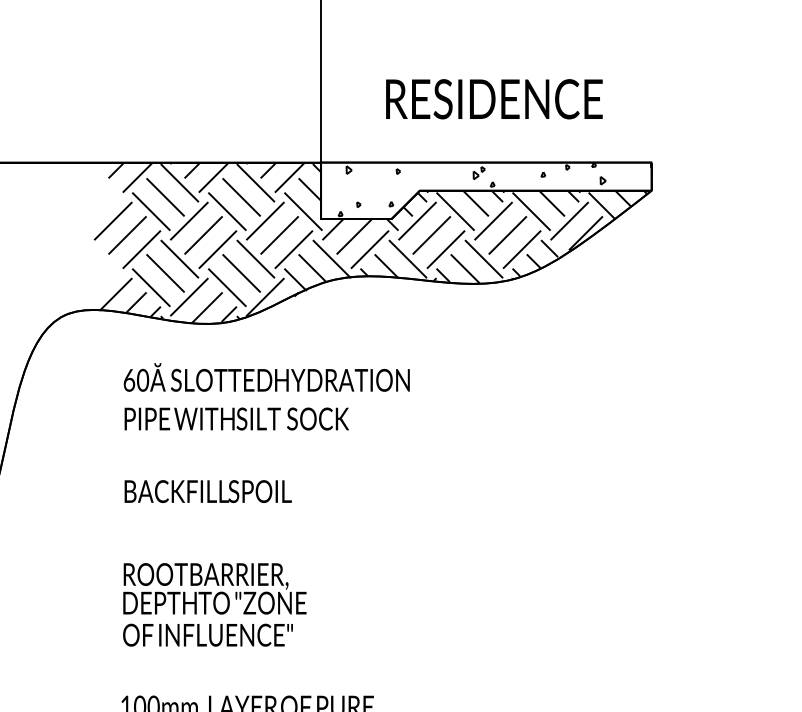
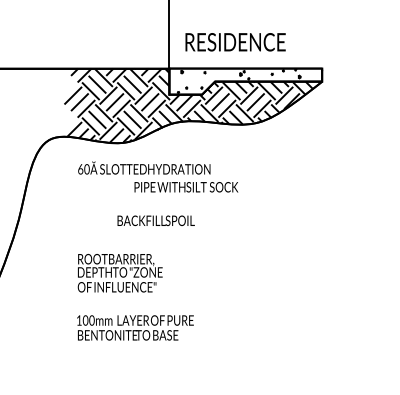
text: (494, 99) -> (235, 42), moved
text: (236, 419) -> (186, 187), moved
text: (206, 490) -> (155, 220), moved

